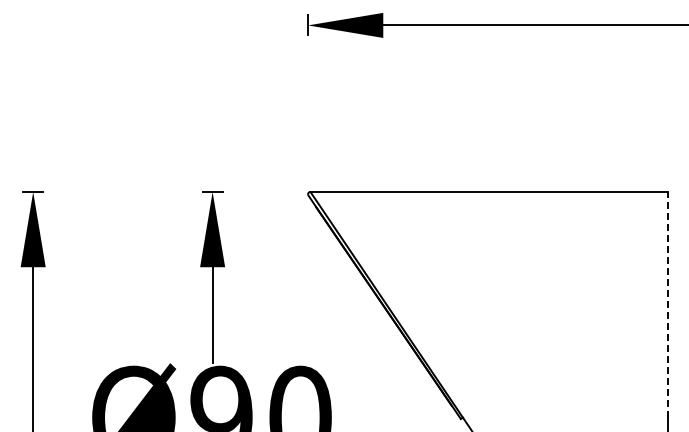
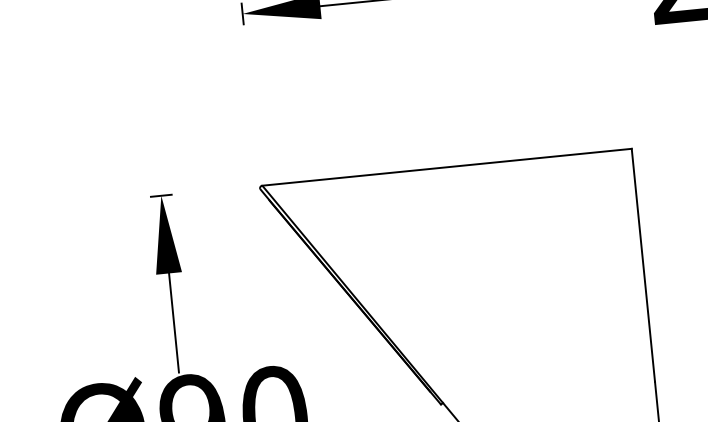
line: (668, 304) -> (643, 264), dashed -> solid

